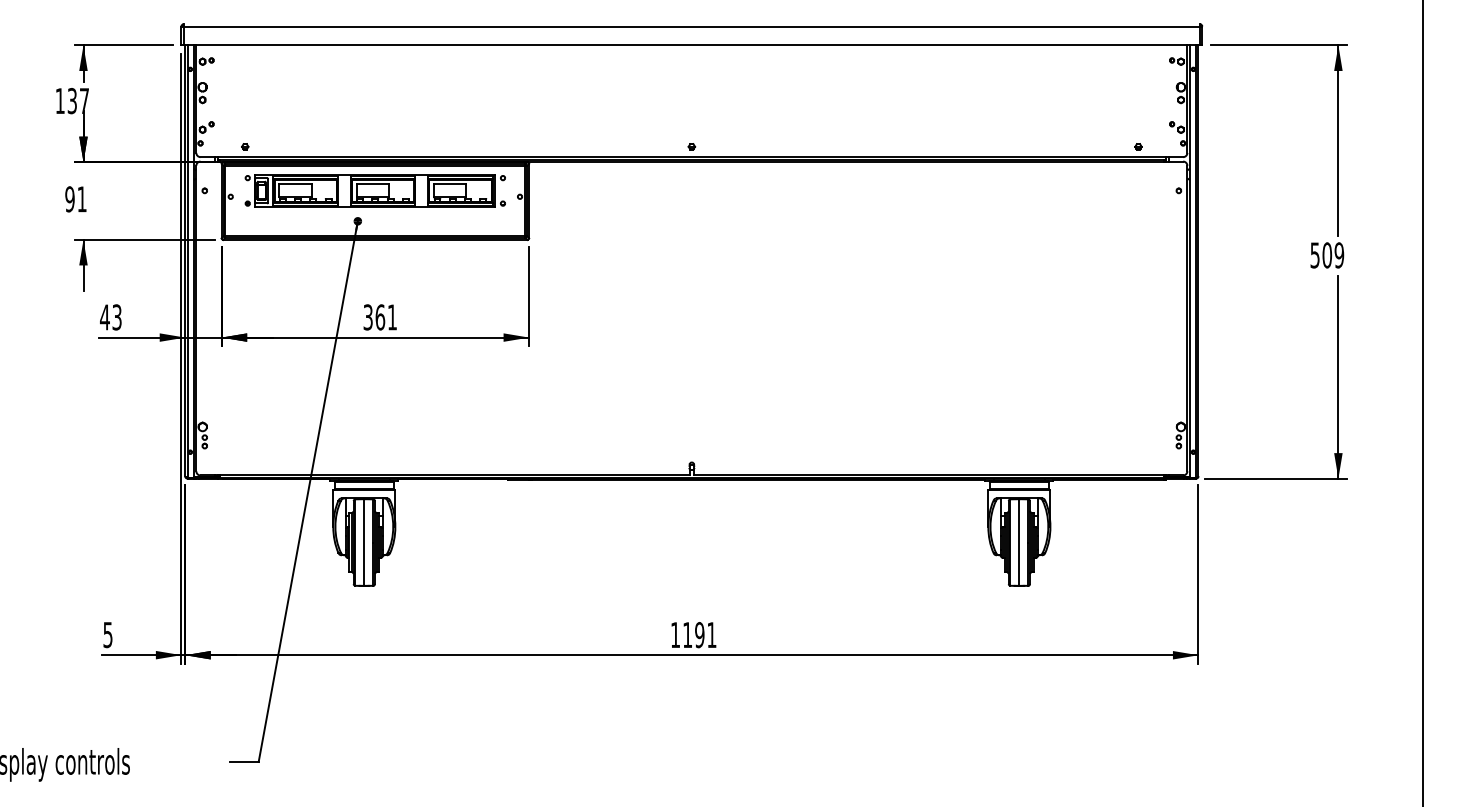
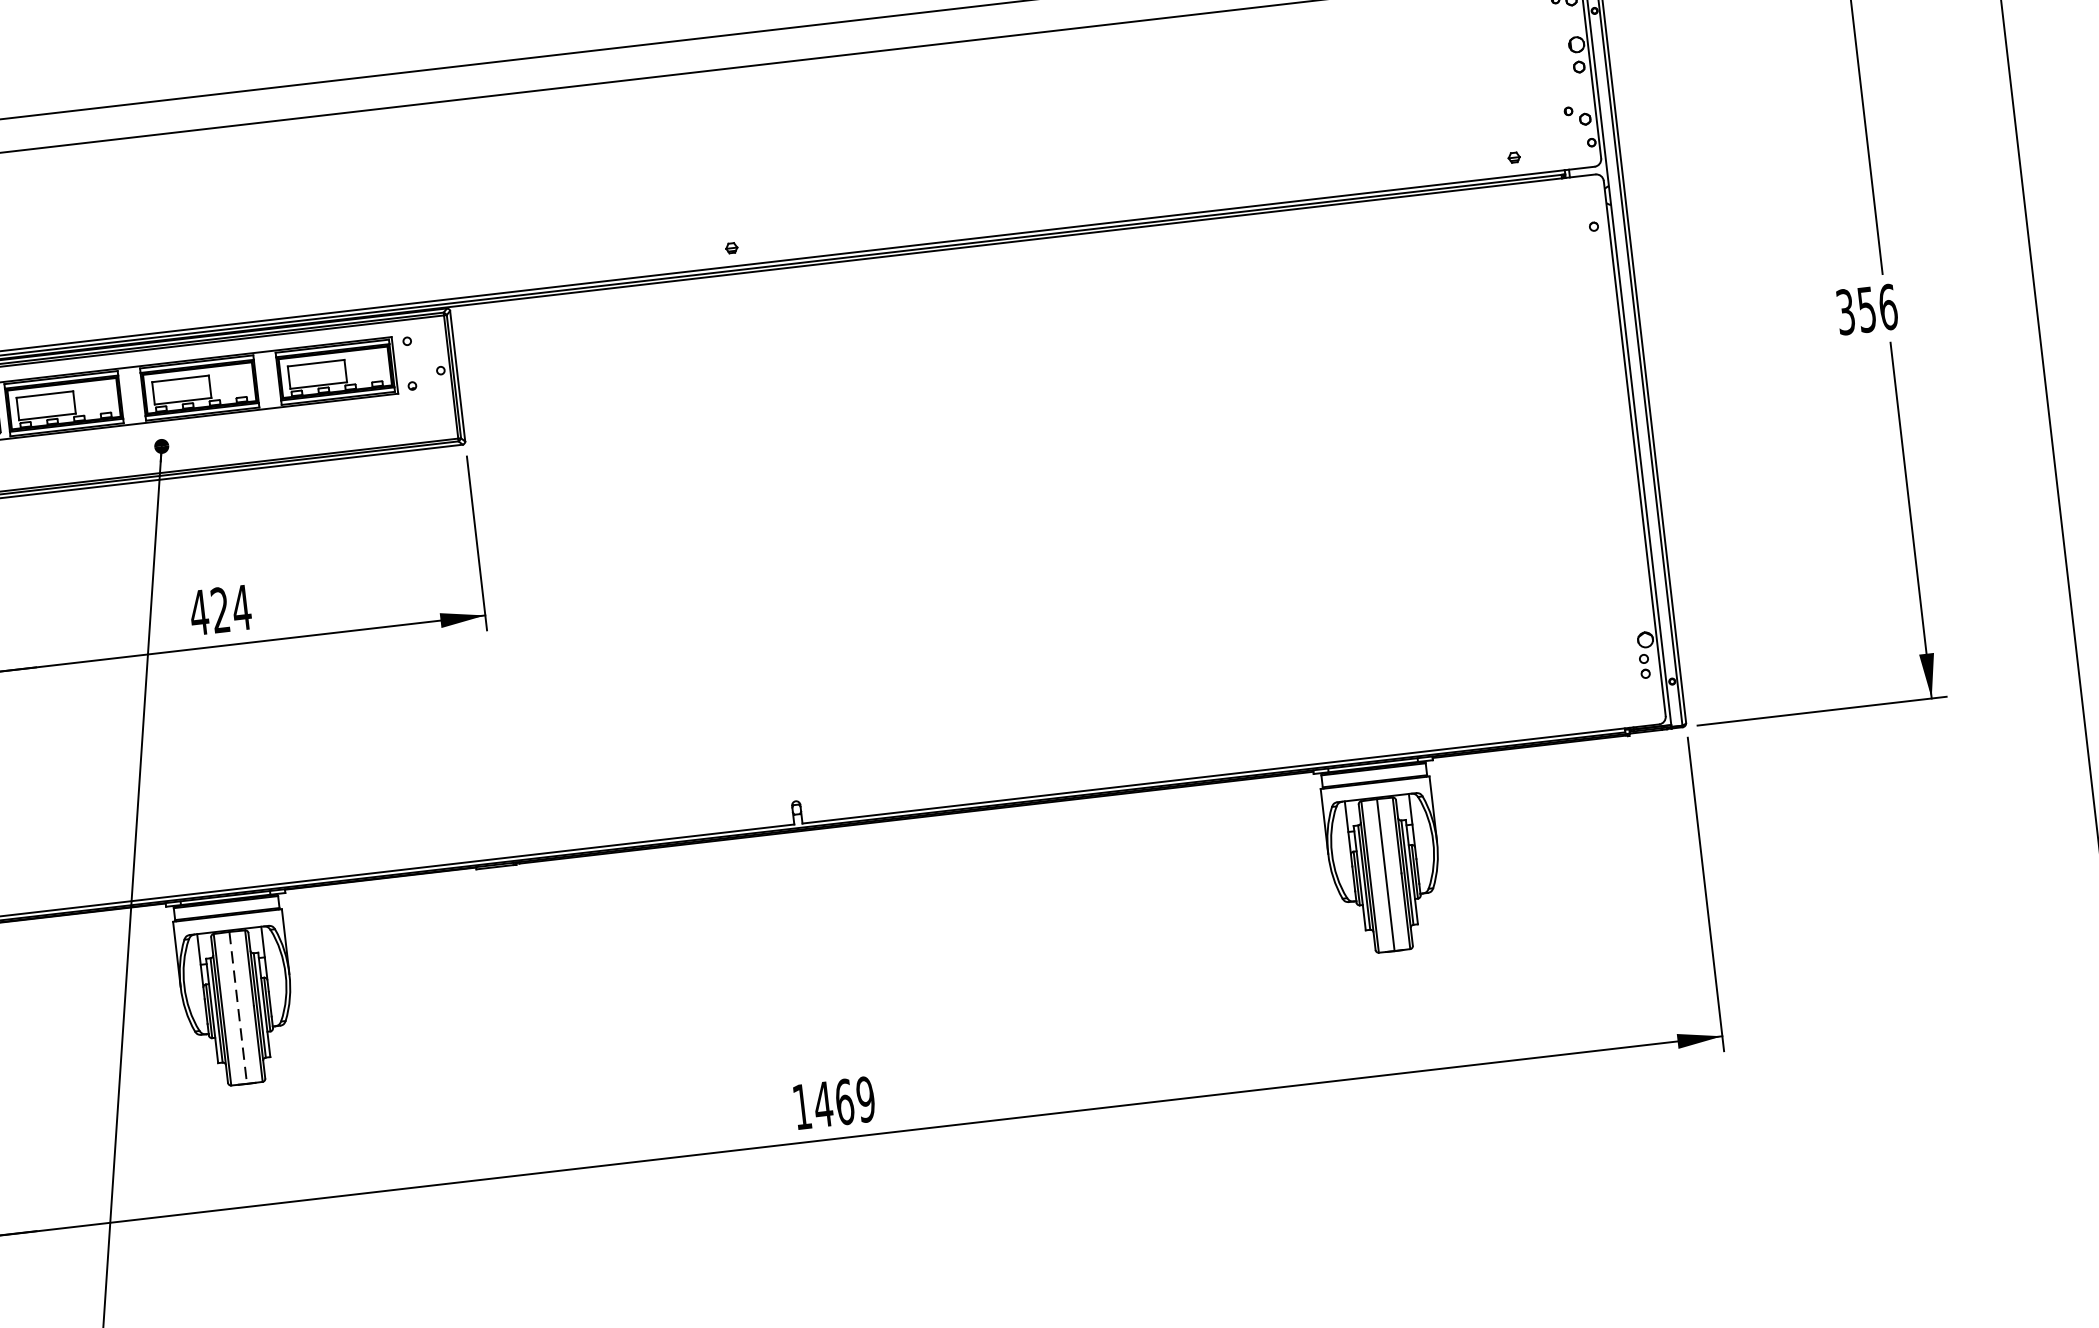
text: (1327, 255) -> (1867, 309), 509 -> 356
text: (380, 317) -> (220, 610), 361 -> 424
line: (364, 543) -> (238, 1009), solid -> dashed
text: (699, 635) -> (844, 1102), 1191 -> 1469

